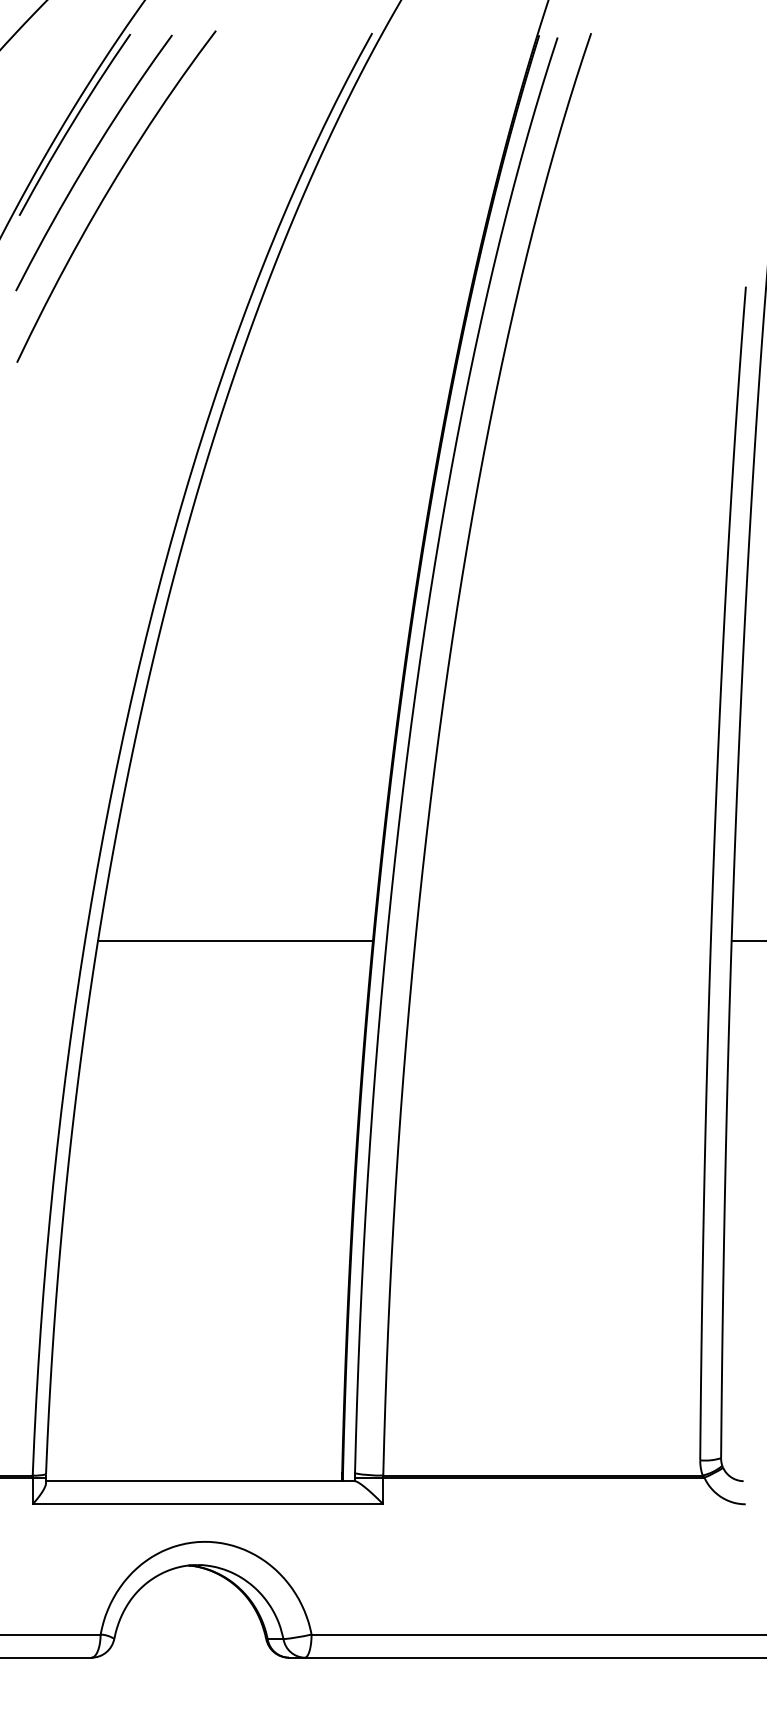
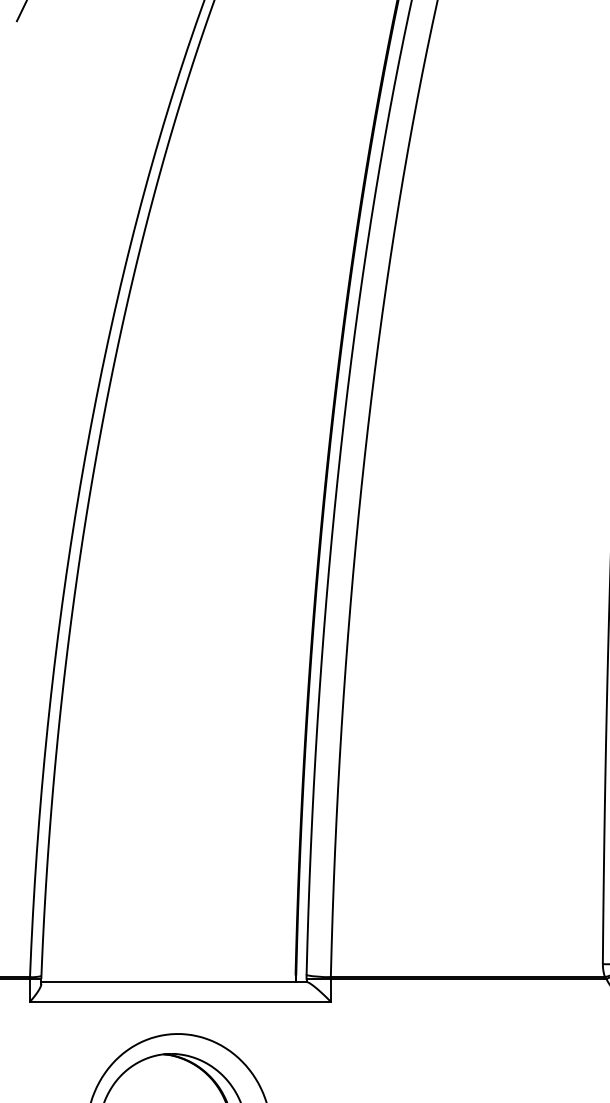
line: (235, 940) -> (204, 517), removed

